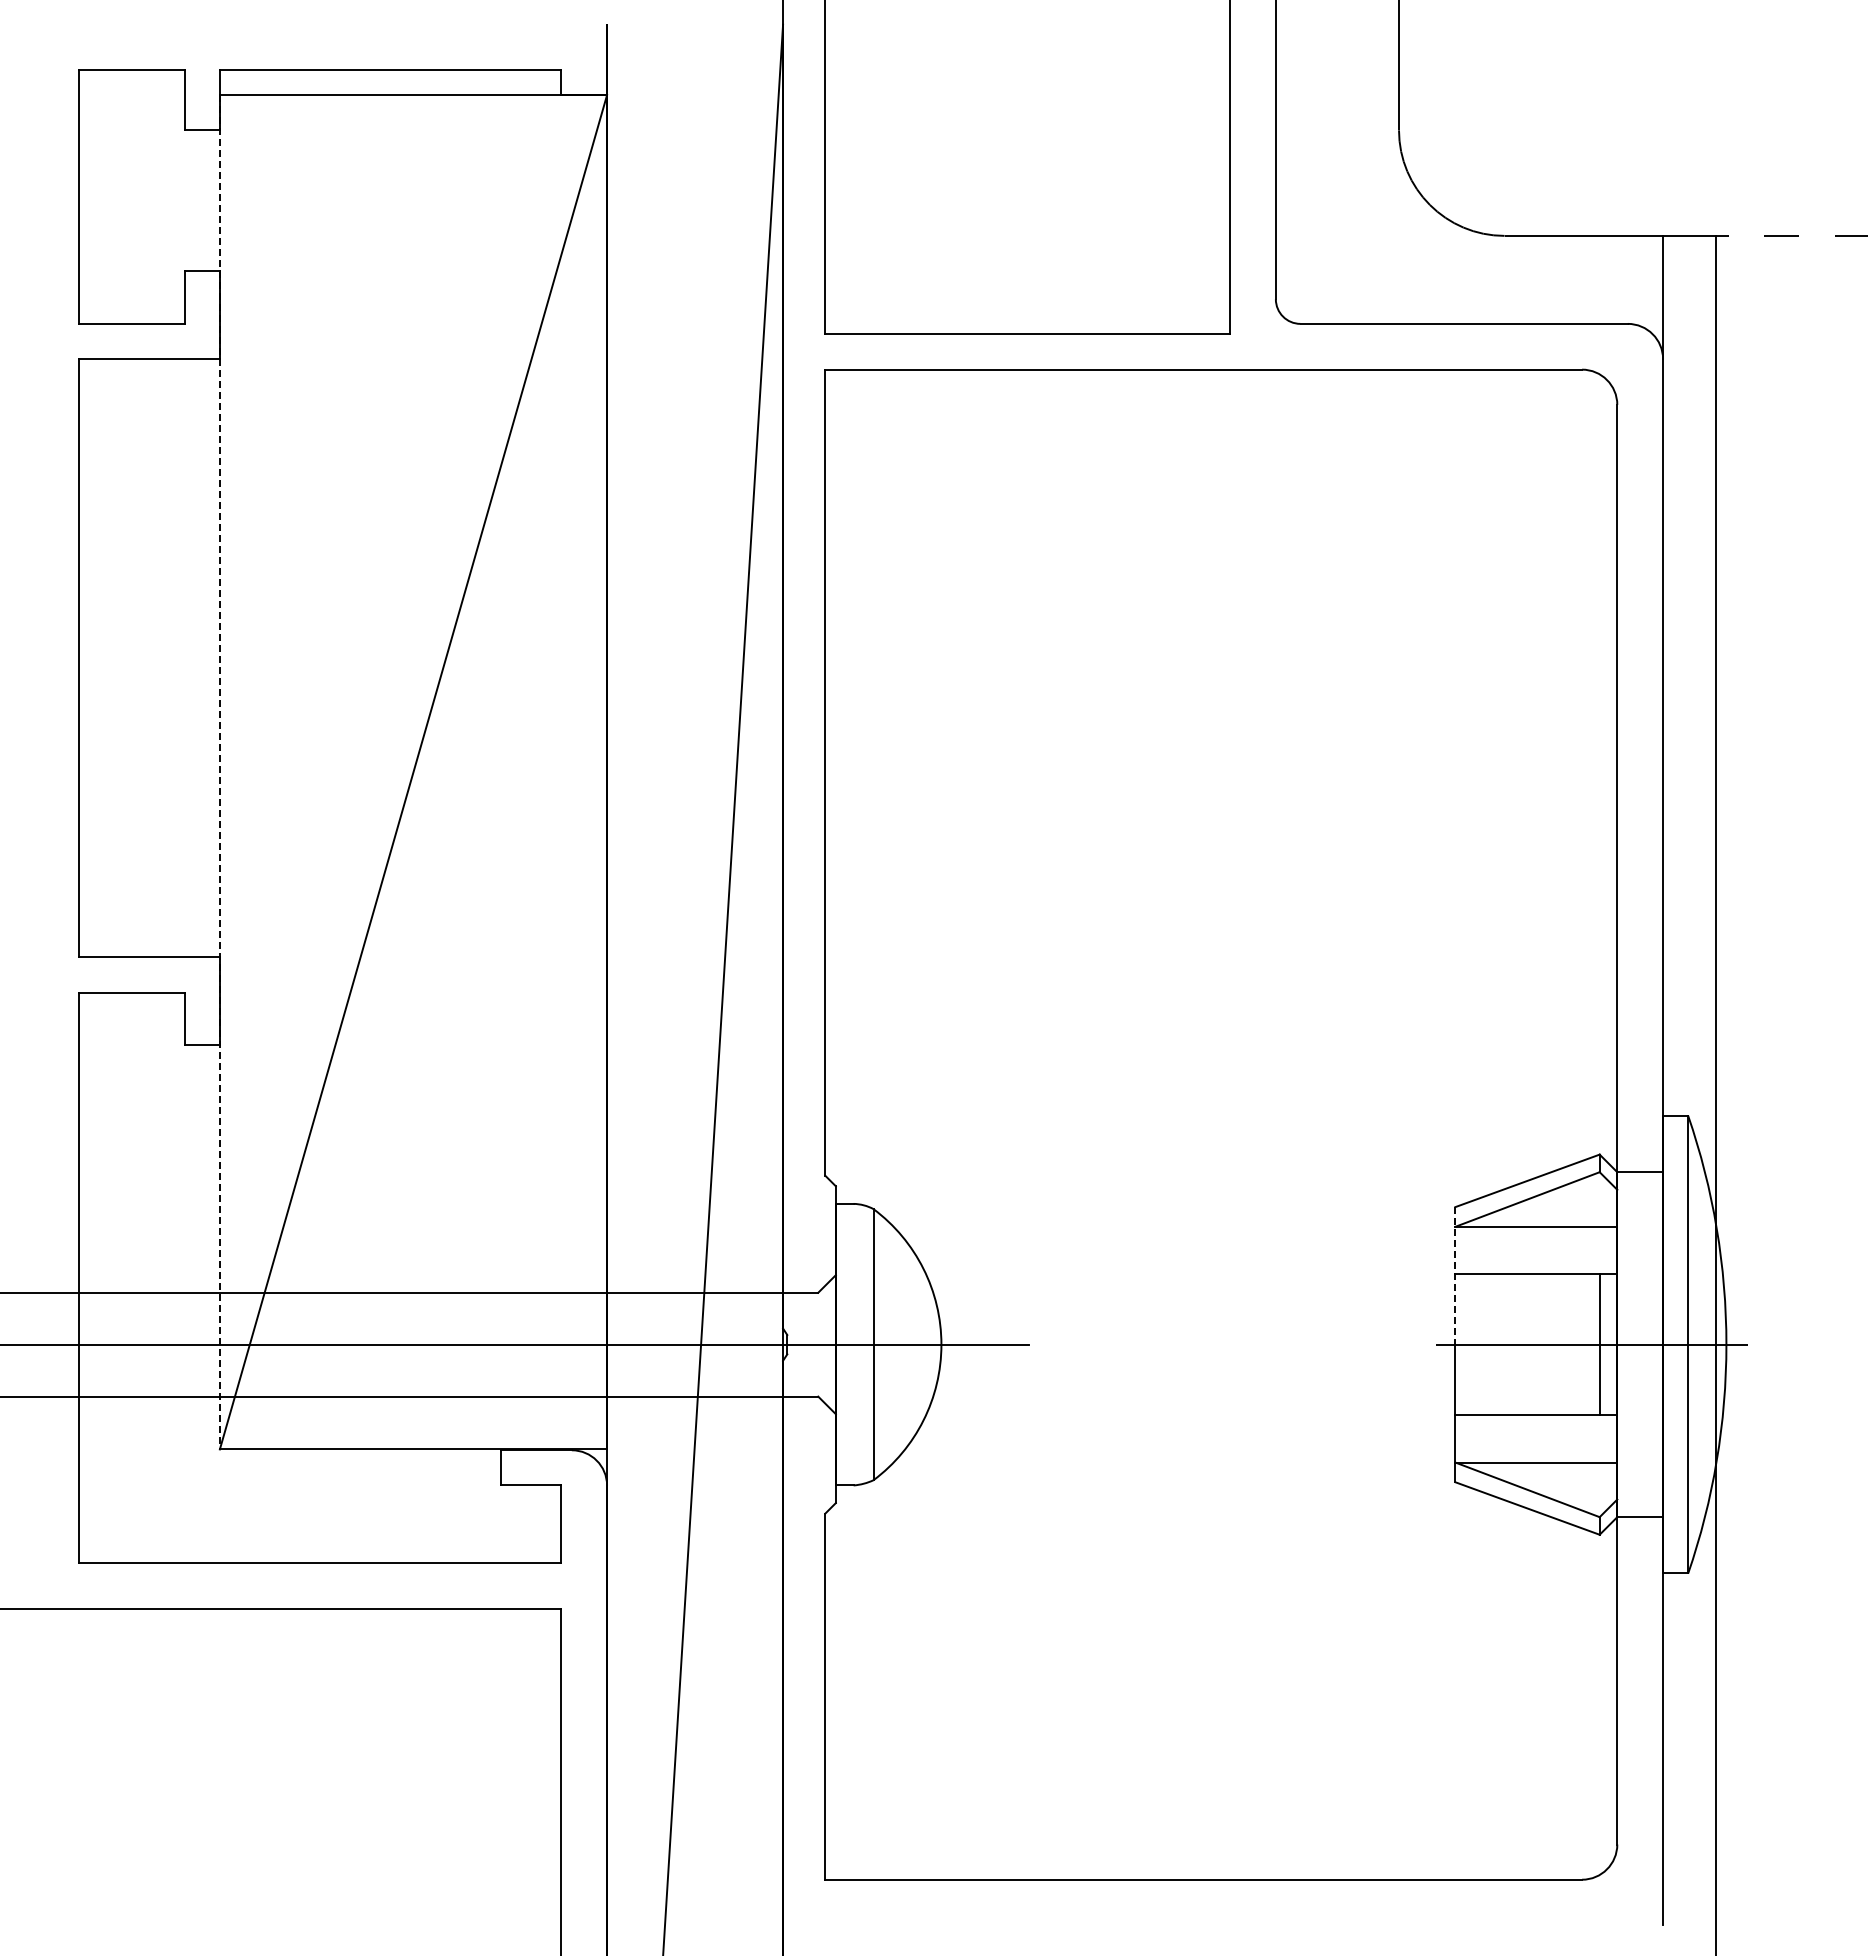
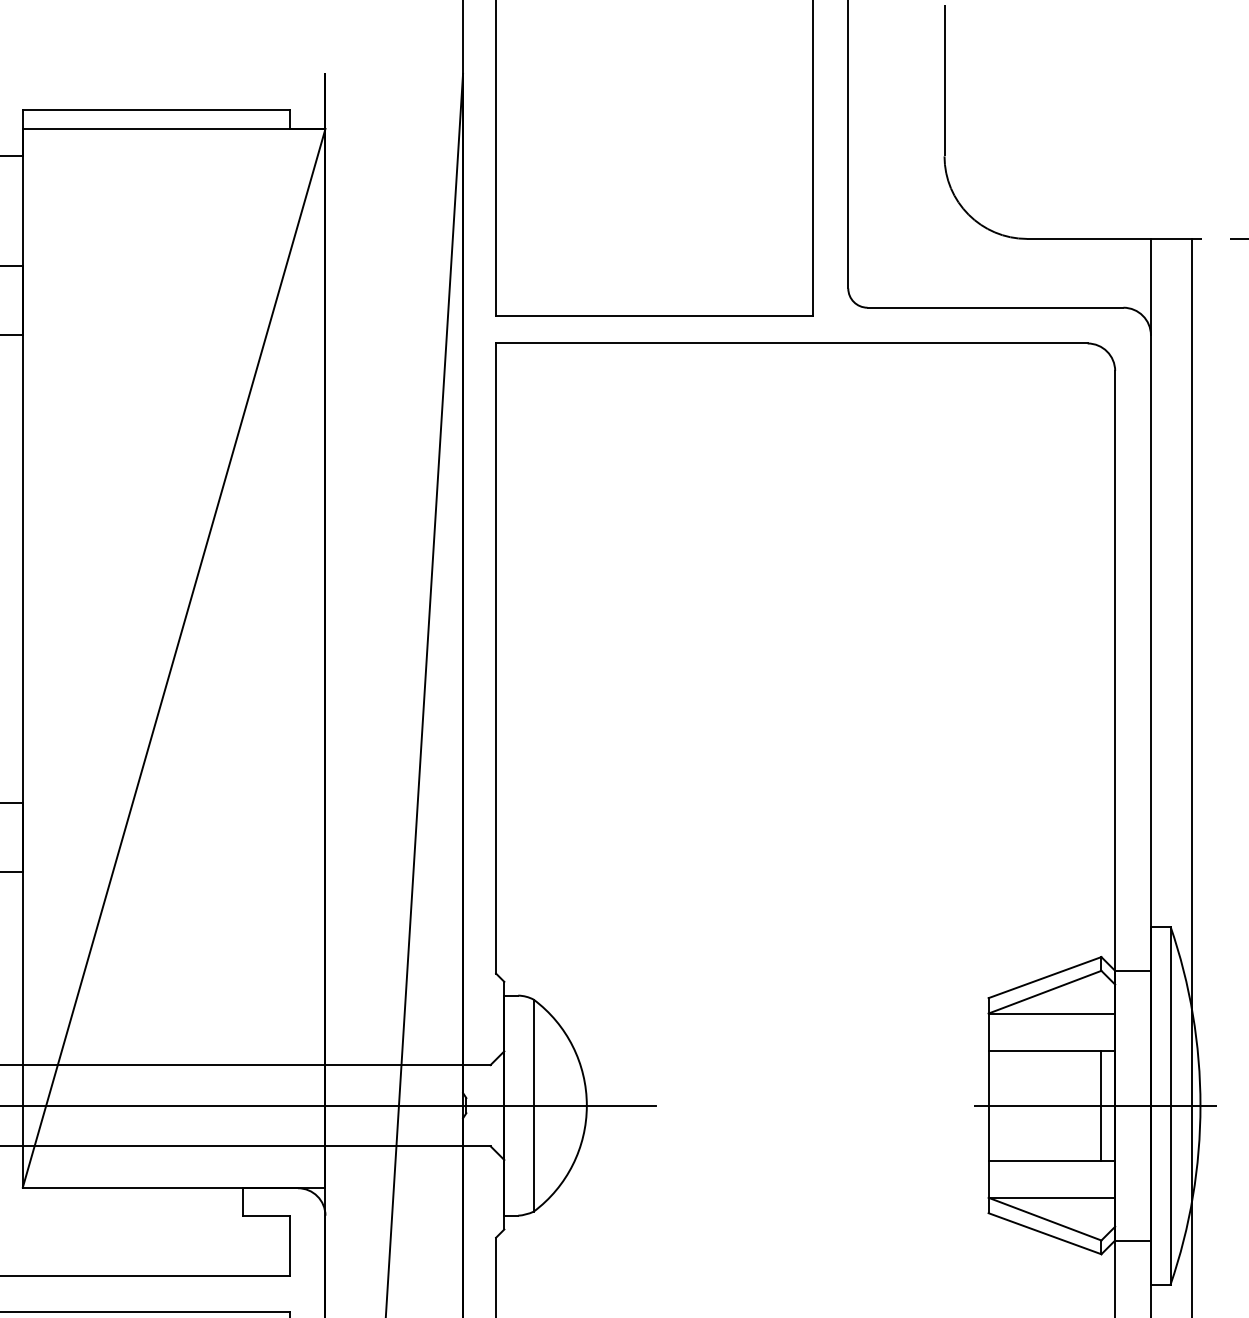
line: (219, 772) -> (22, 658), dashed -> solid
line: (1455, 1275) -> (988, 1051), dashed -> solid

